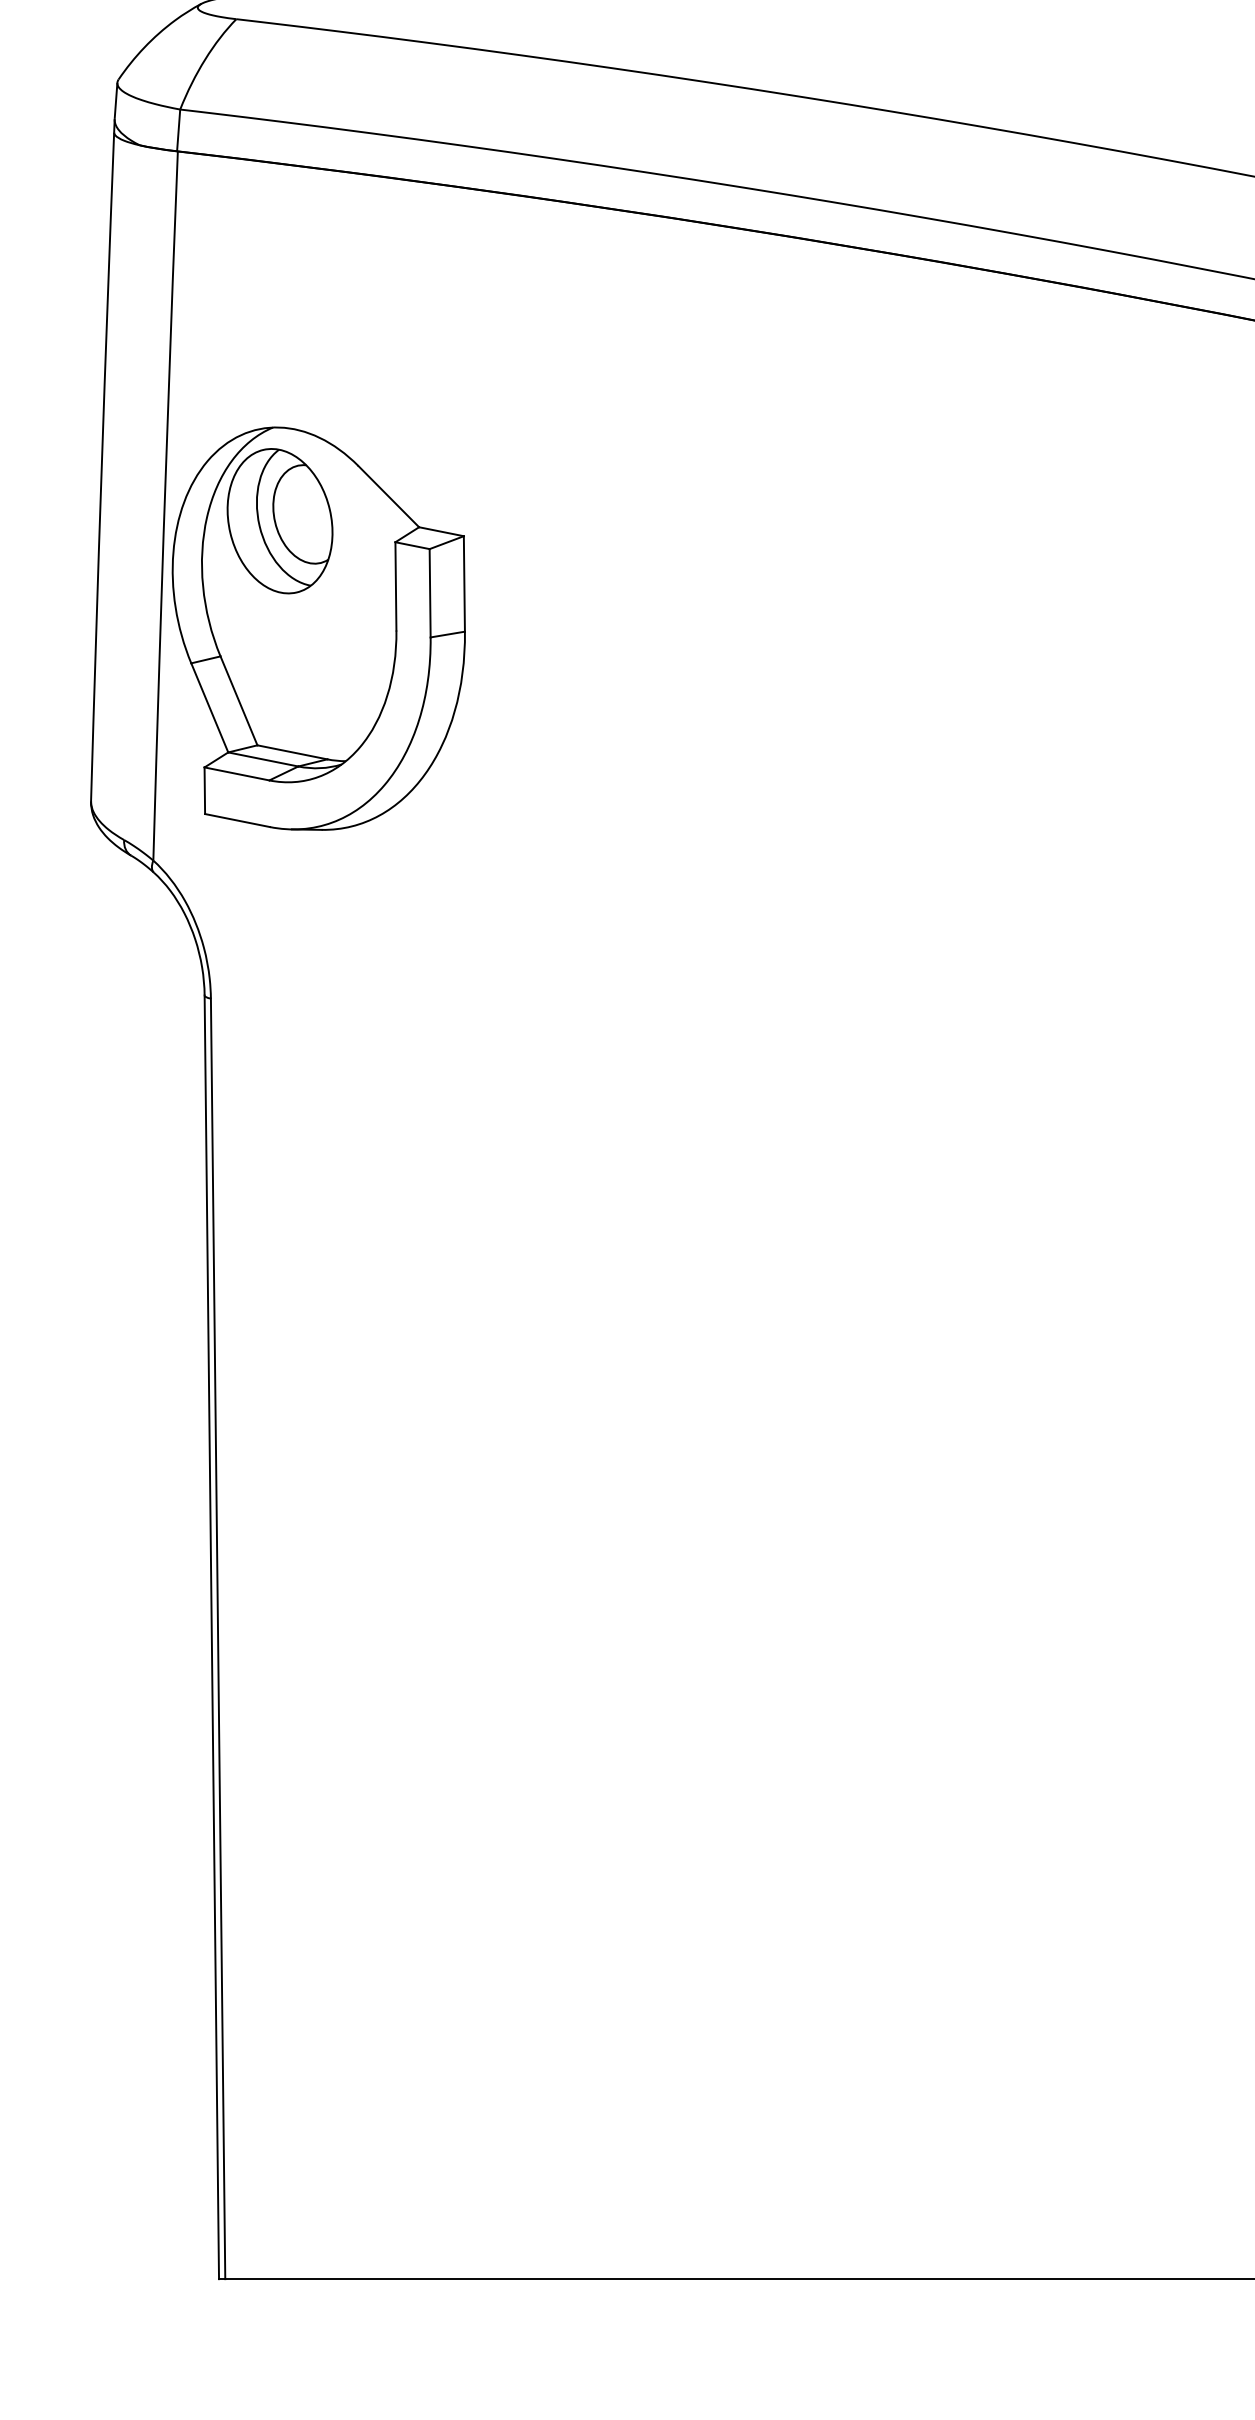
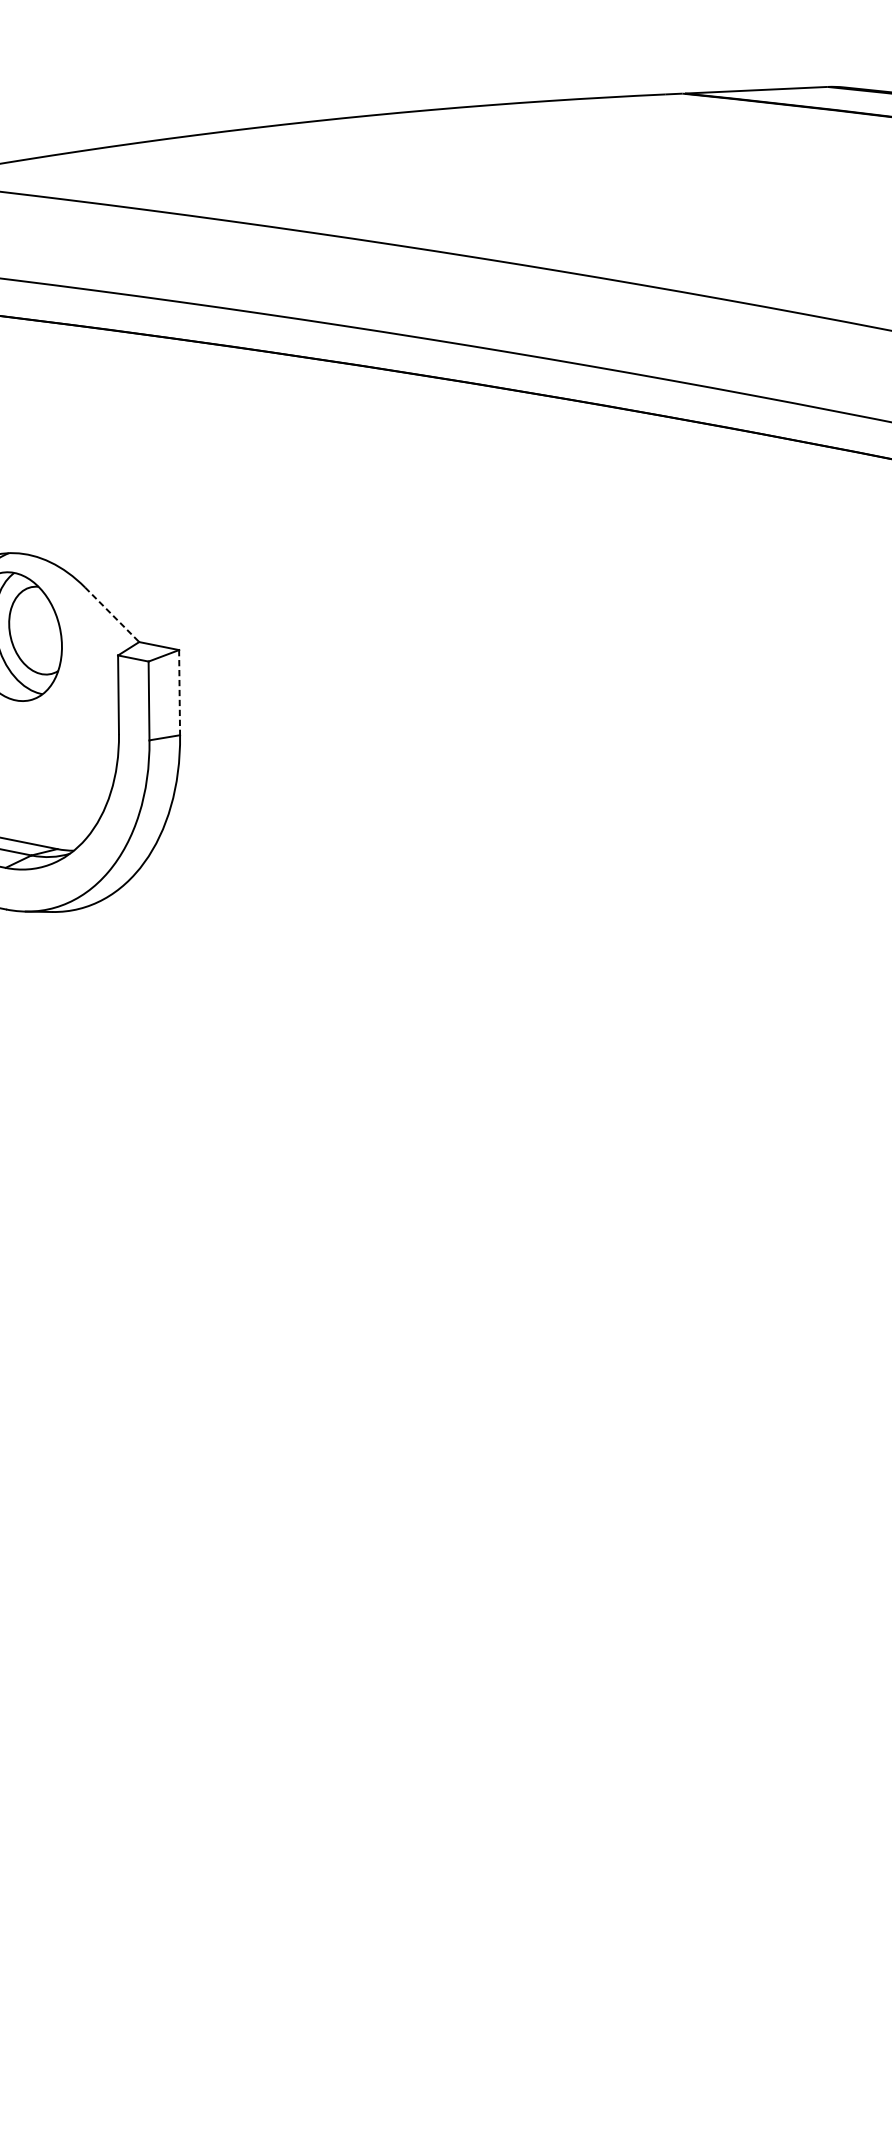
line: (389, 497) -> (112, 615), solid -> dashed
line: (464, 583) -> (179, 692), solid -> dashed

